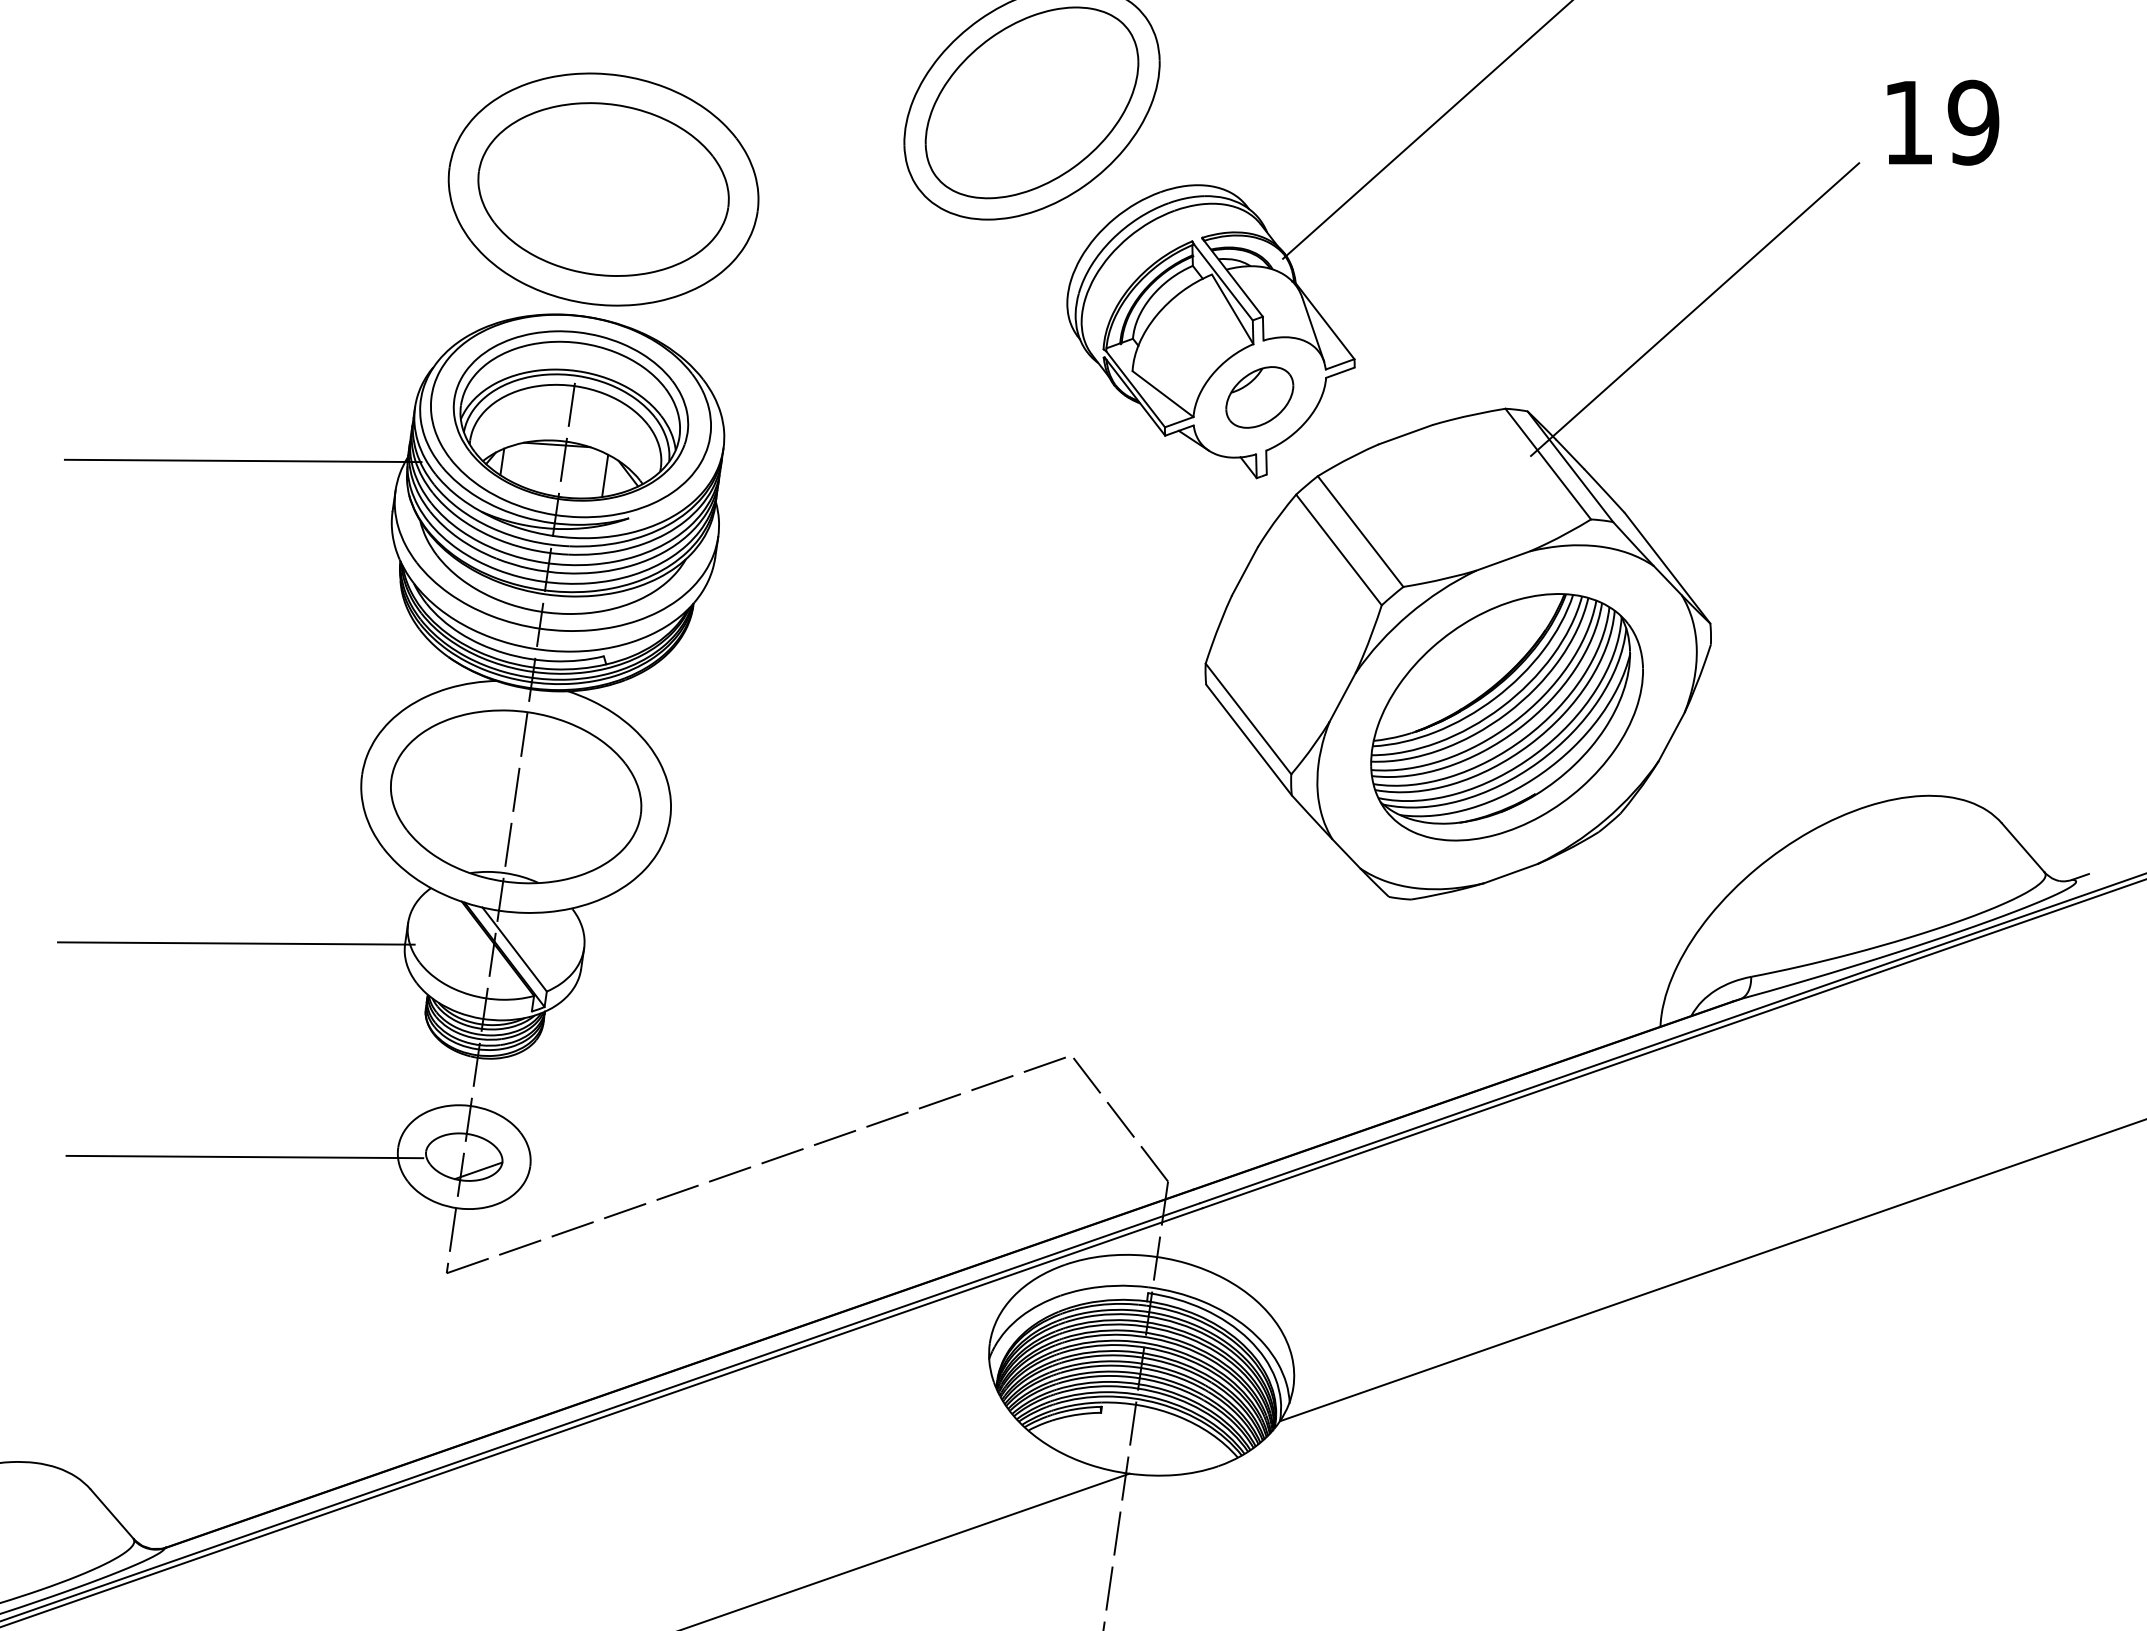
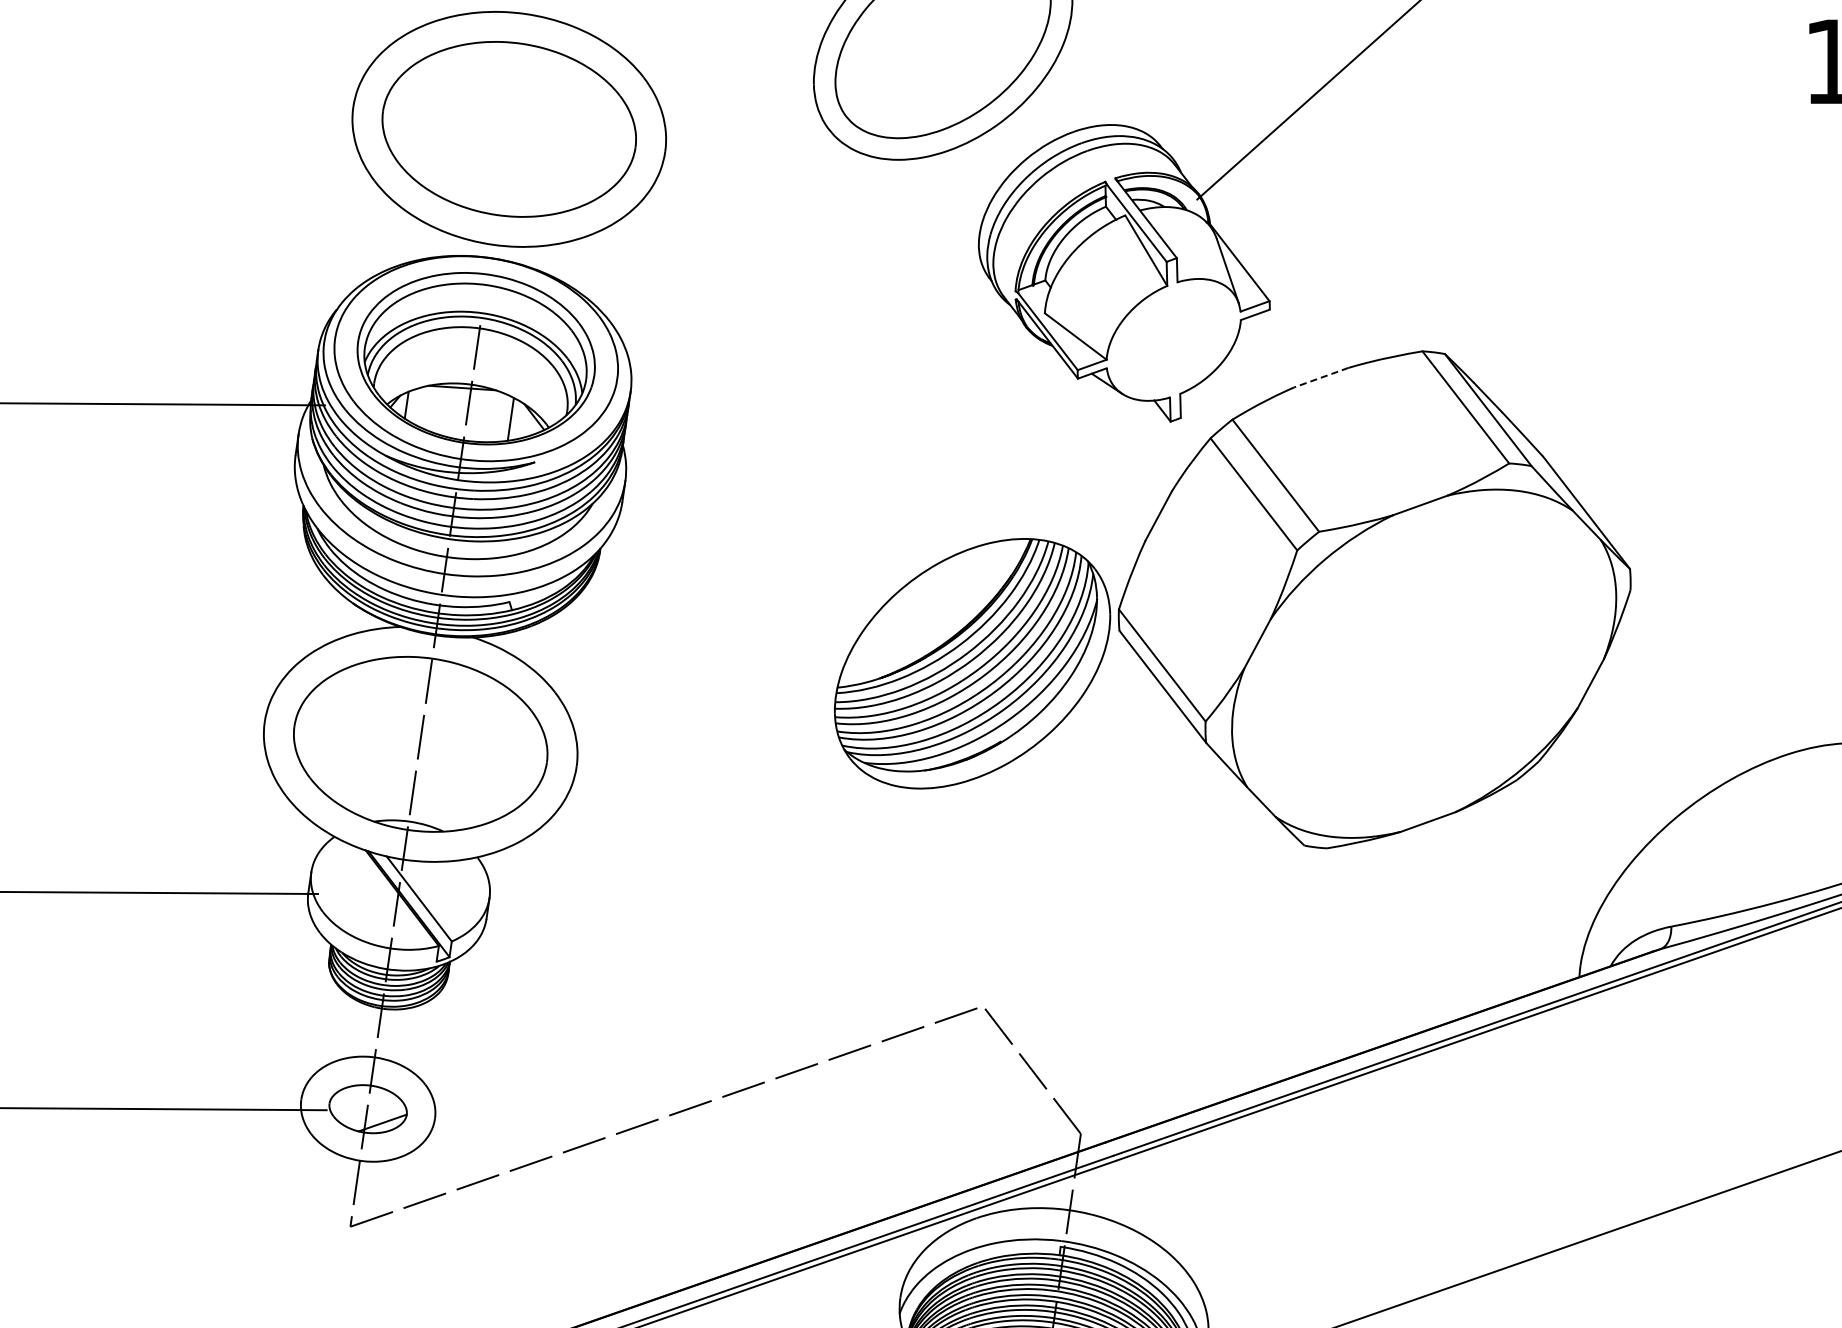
line: (1695, 309) -> (1614, 250), removed
part: (1259, 397) -> (1173, 339), removed
line: (1405, 434) -> (1321, 377), solid -> dashed
part: (1506, 717) -> (971, 663), moved

